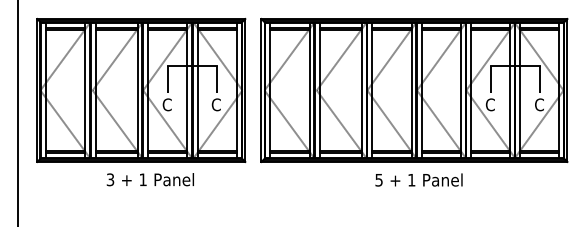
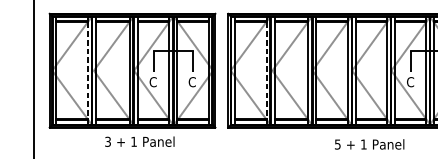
line: (85, 90) -> (88, 70), solid -> dashed
line: (309, 90) -> (266, 70), solid -> dashed
text: (418, 179) -> (369, 144), moved

